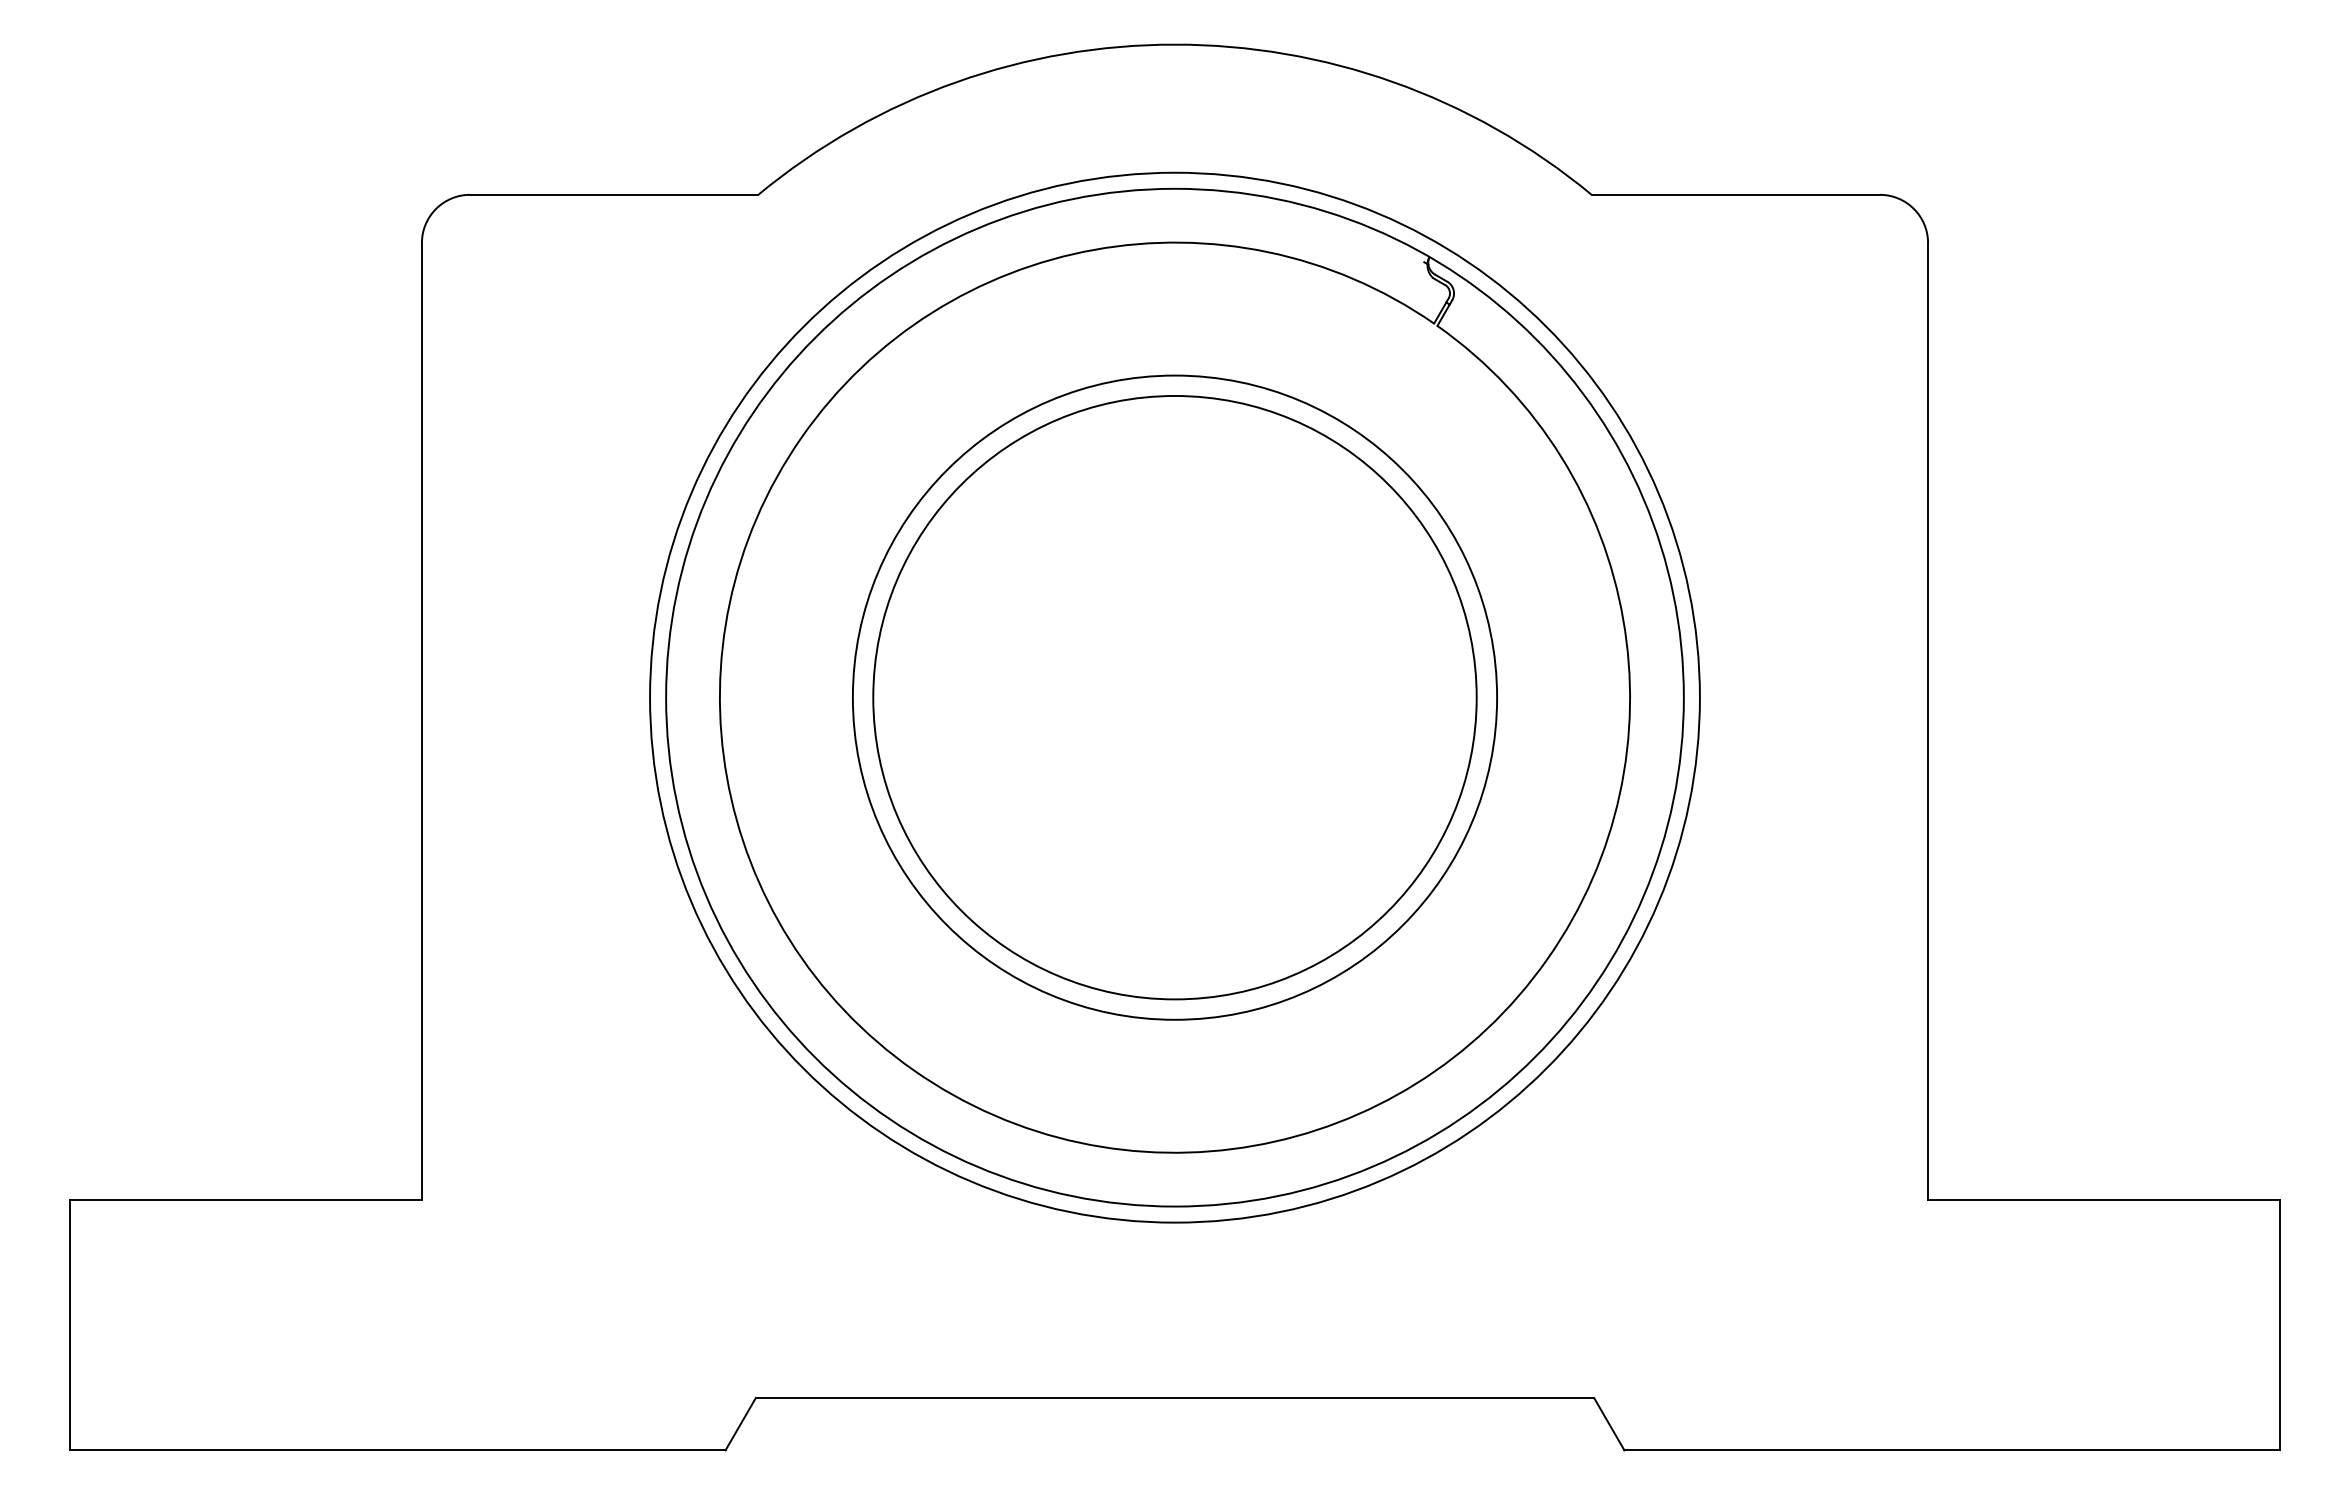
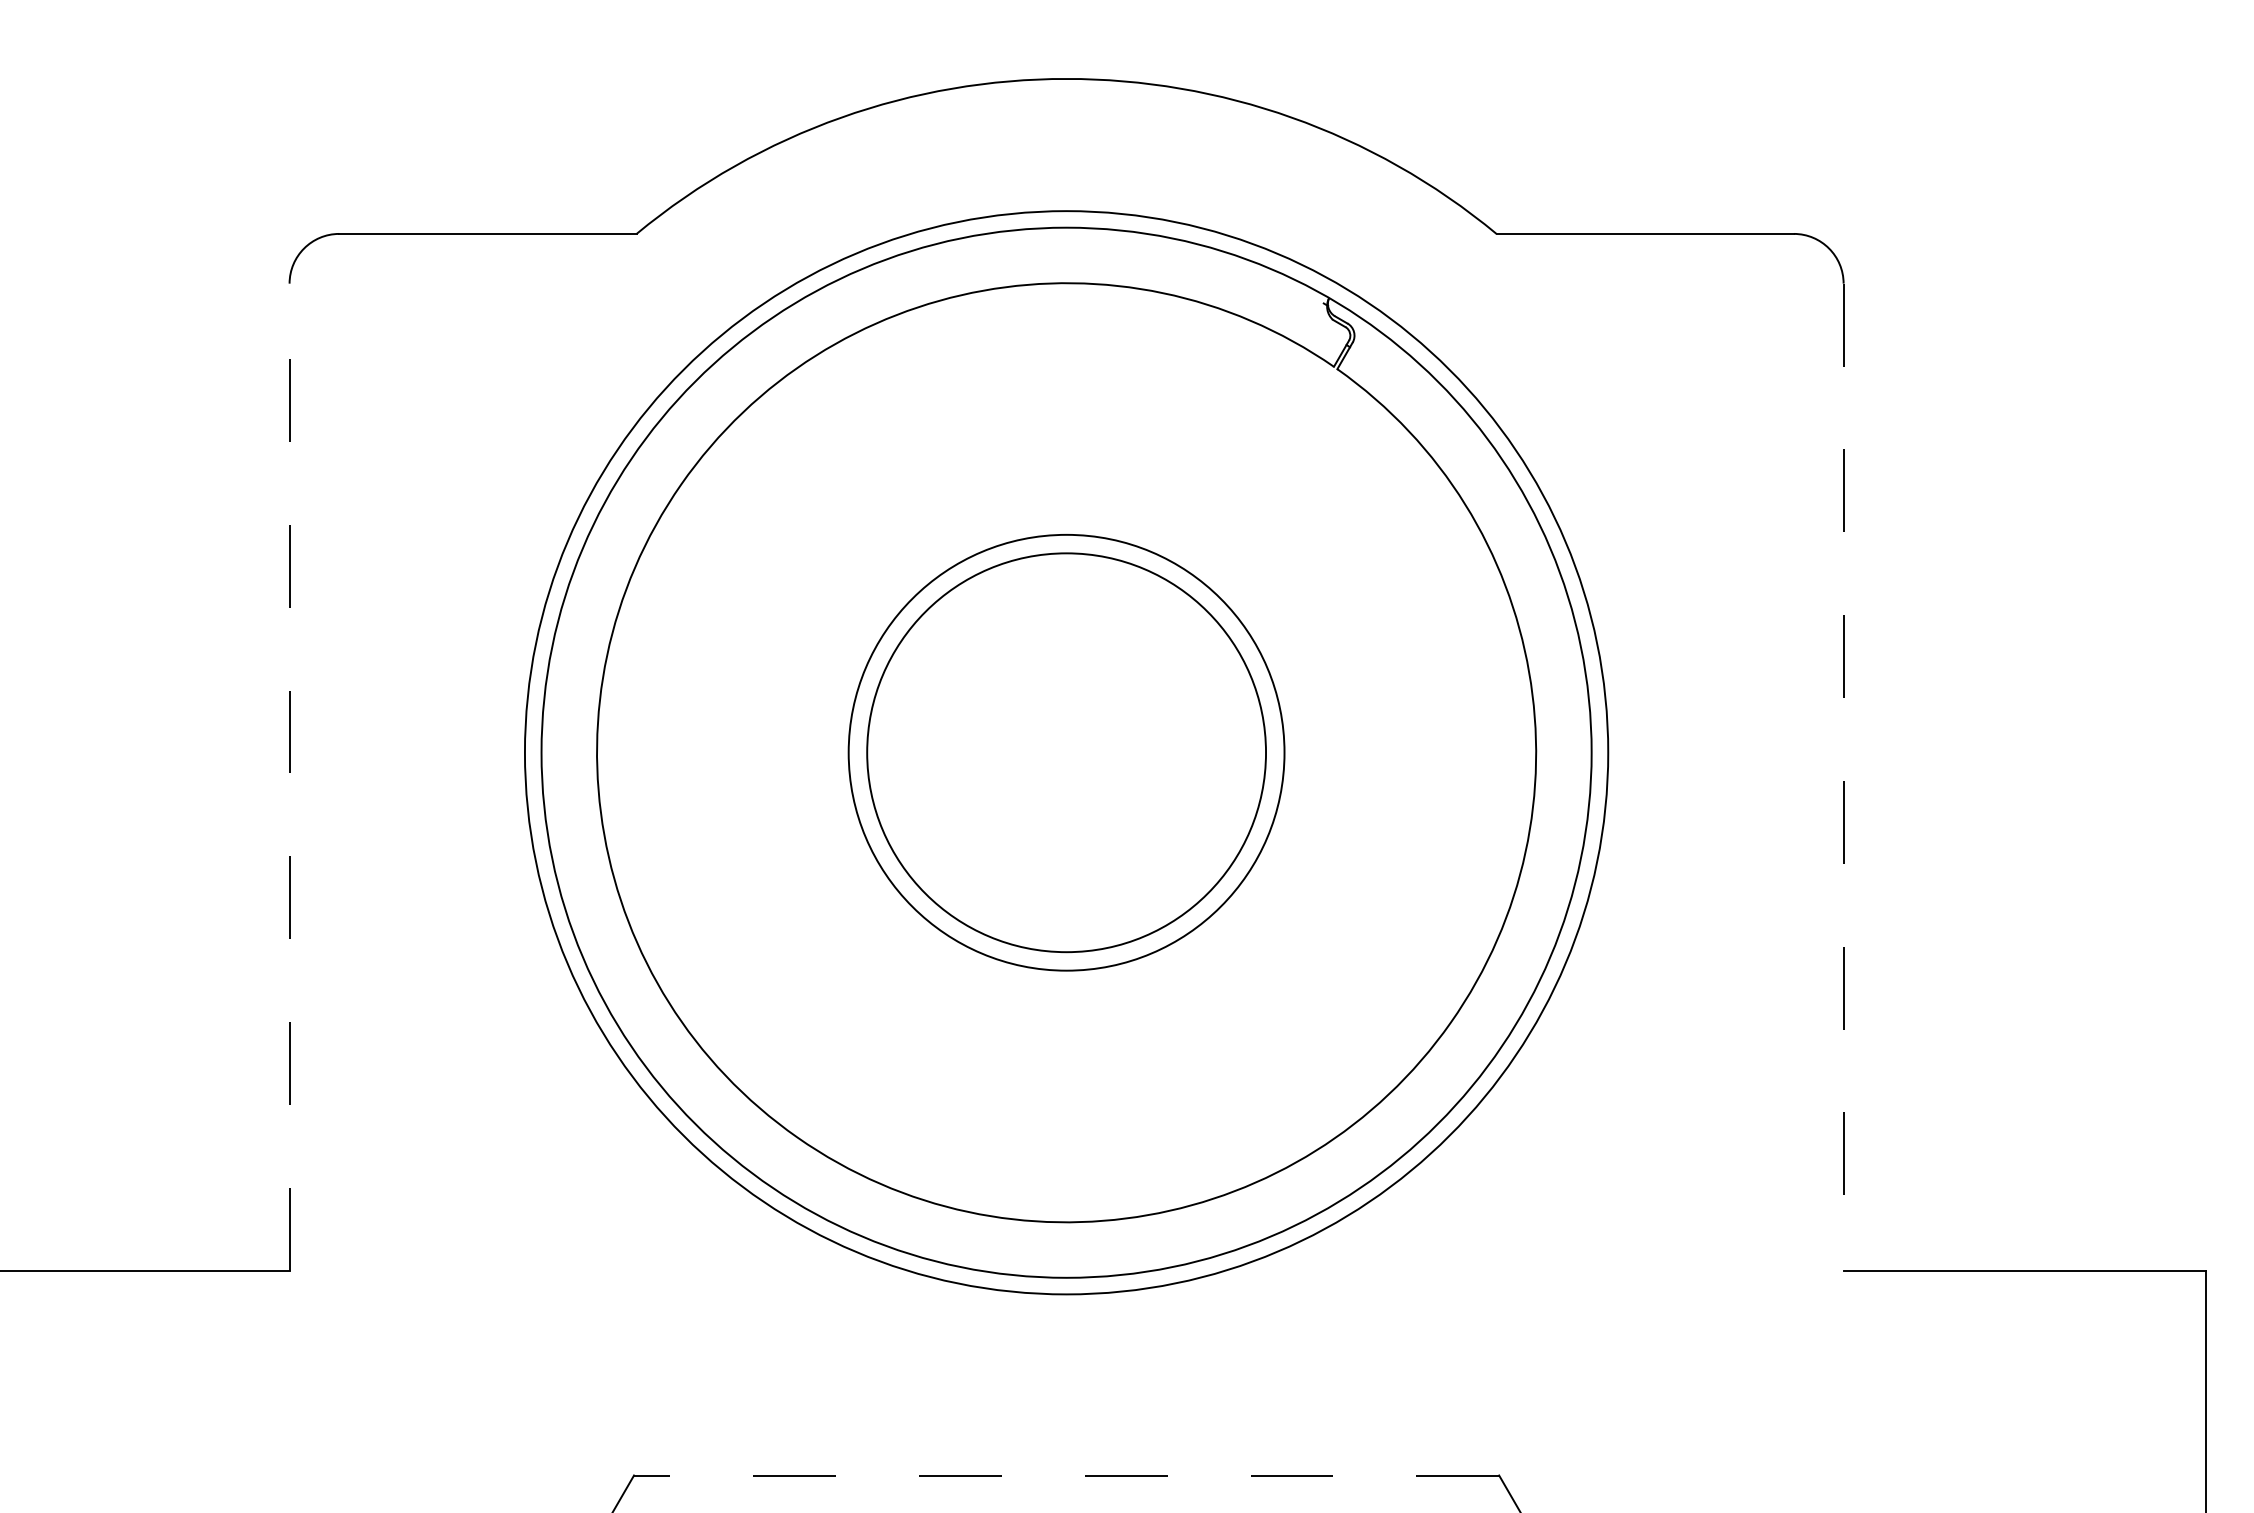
circle: (1174, 697) -> (1066, 752), size x0.6
circle: (1174, 697) -> (1066, 752), size x0.7
line: (421, 720) -> (289, 776), solid -> dashed
line: (1928, 721) -> (1844, 777), solid -> dashed
line: (1174, 1398) -> (1066, 1475), solid -> dashed

